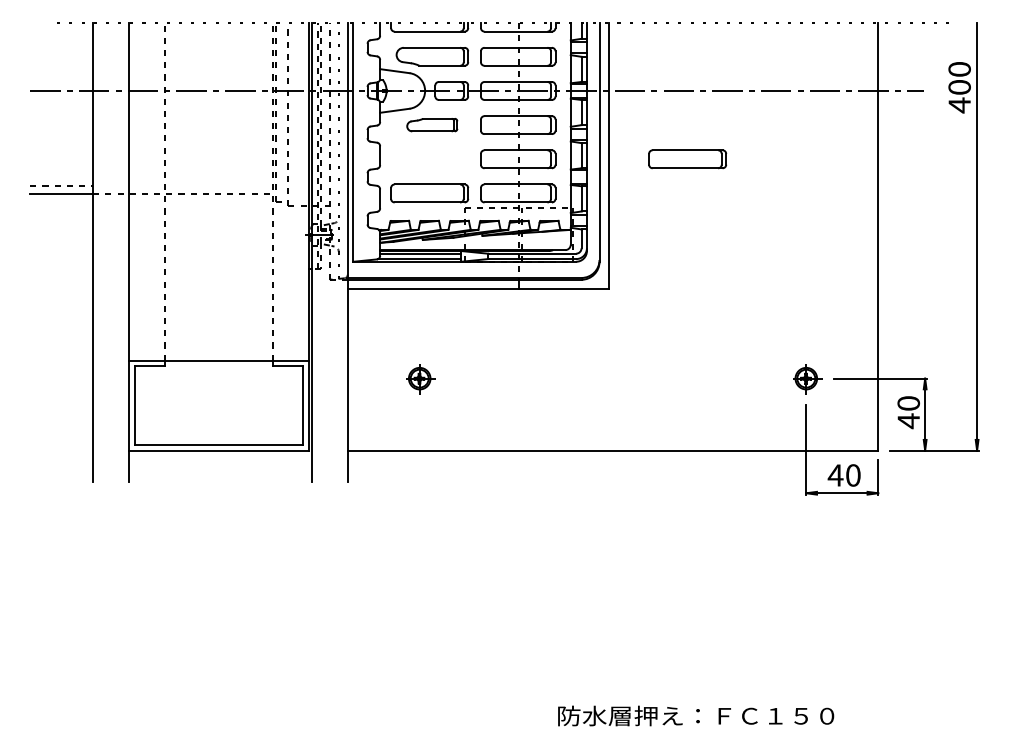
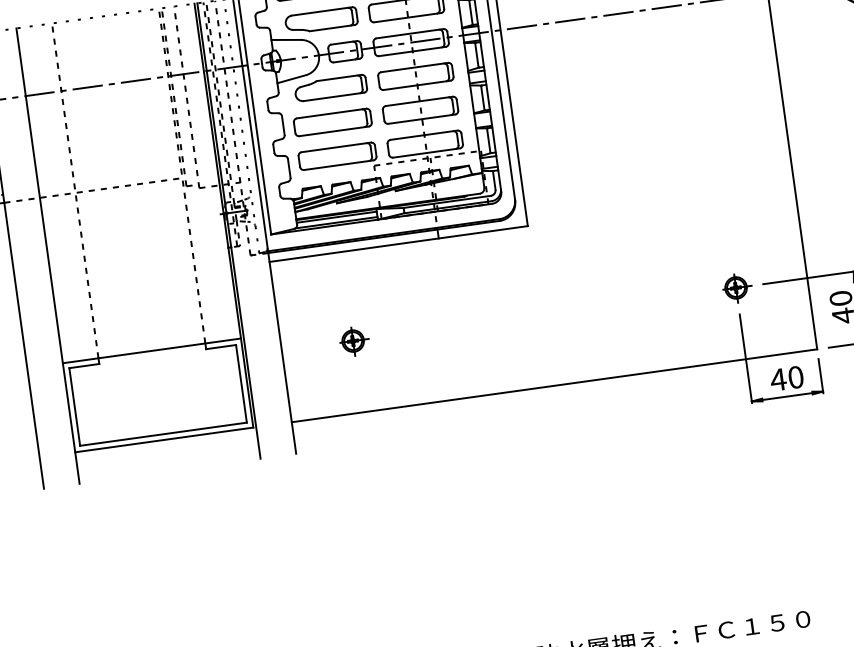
part: (431, 124) -> (329, 87), size x1.43
part: (687, 159) -> (332, 122), moved

